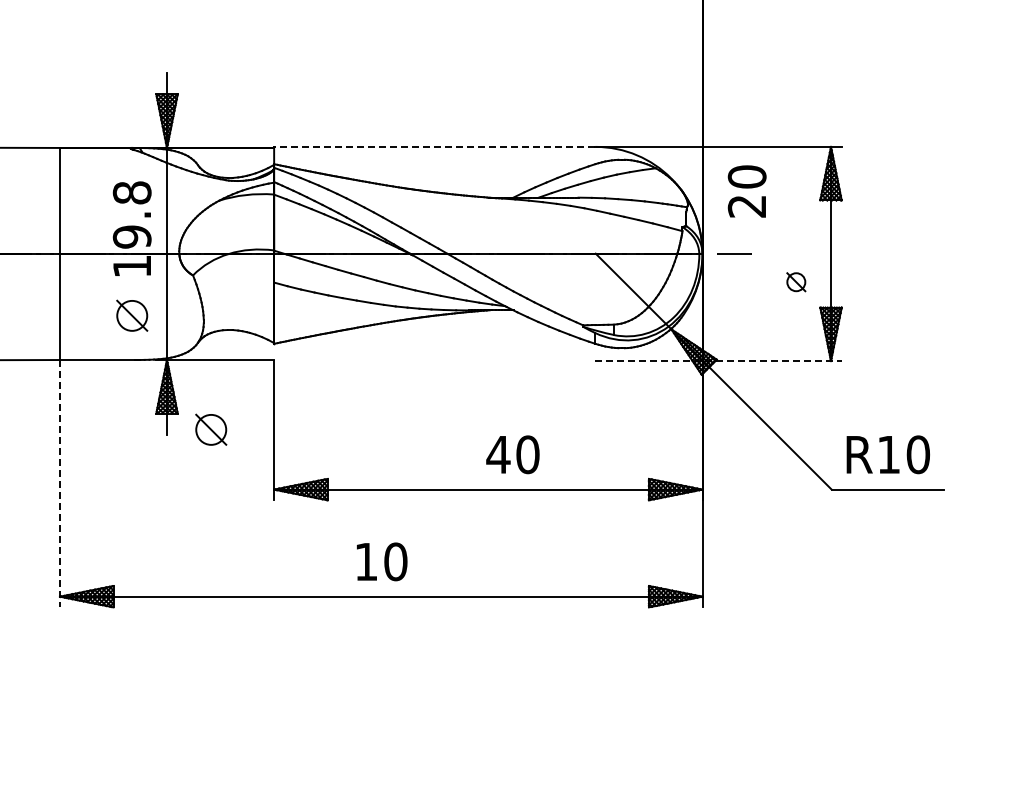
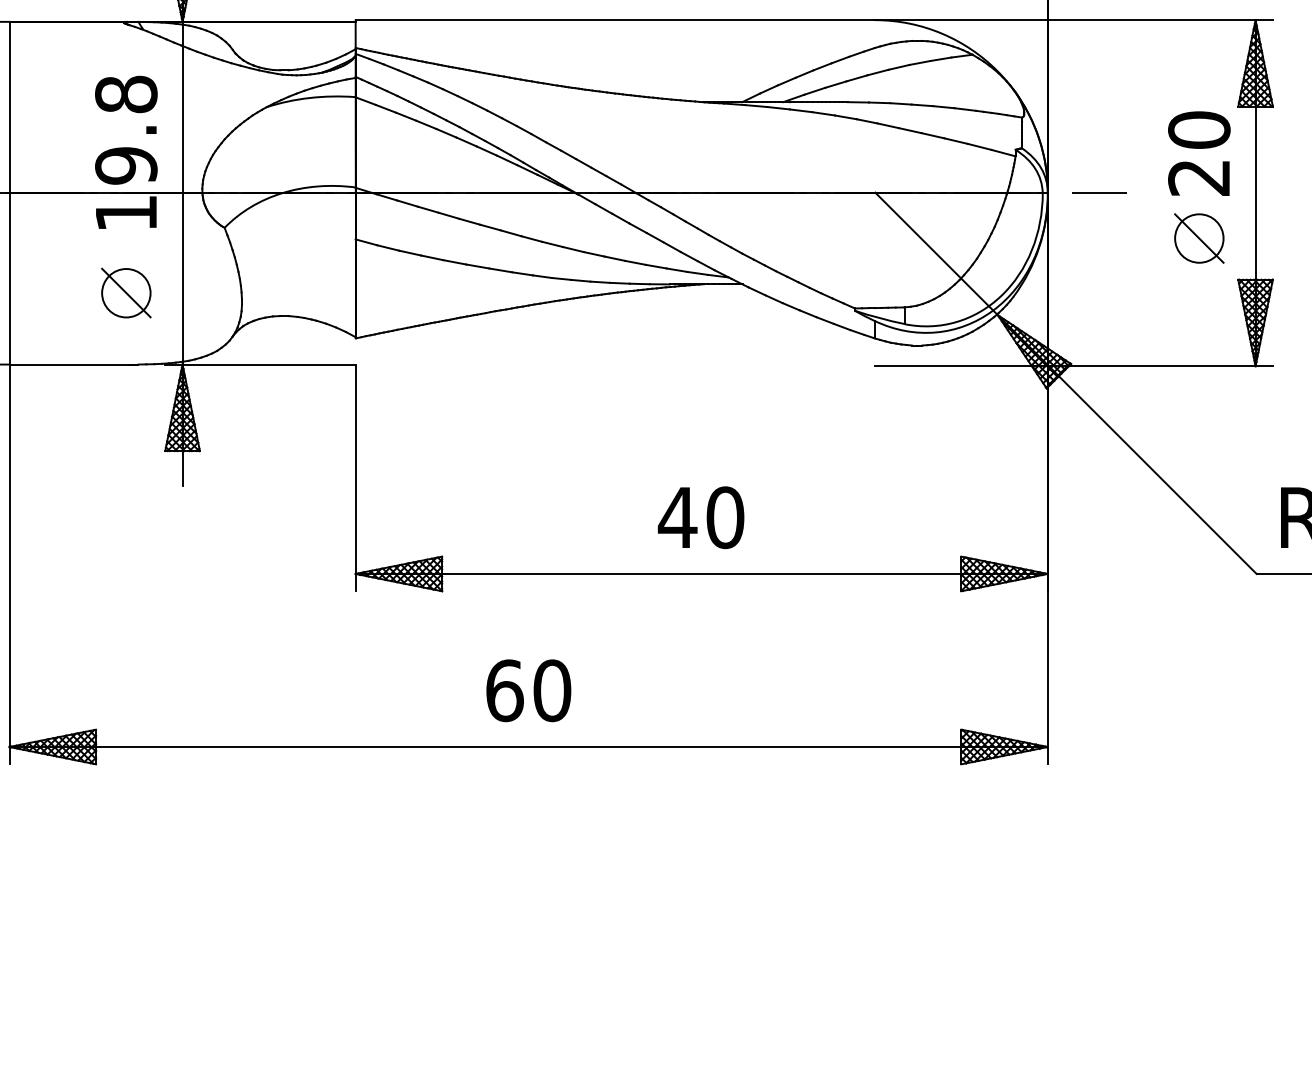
line: (434, 146) -> (614, 19), dashed -> solid
text: (746, 191) -> (1198, 153), moved
part: (796, 282) -> (1199, 239), size x1.67
line: (719, 361) -> (1075, 366), dashed -> solid
part: (211, 429) -> (254, 476), removed
text: (512, 454) -> (700, 517), moved
line: (59, 483) -> (8, 564), dashed -> solid
text: (366, 561) -> (504, 690), 10 -> 60

